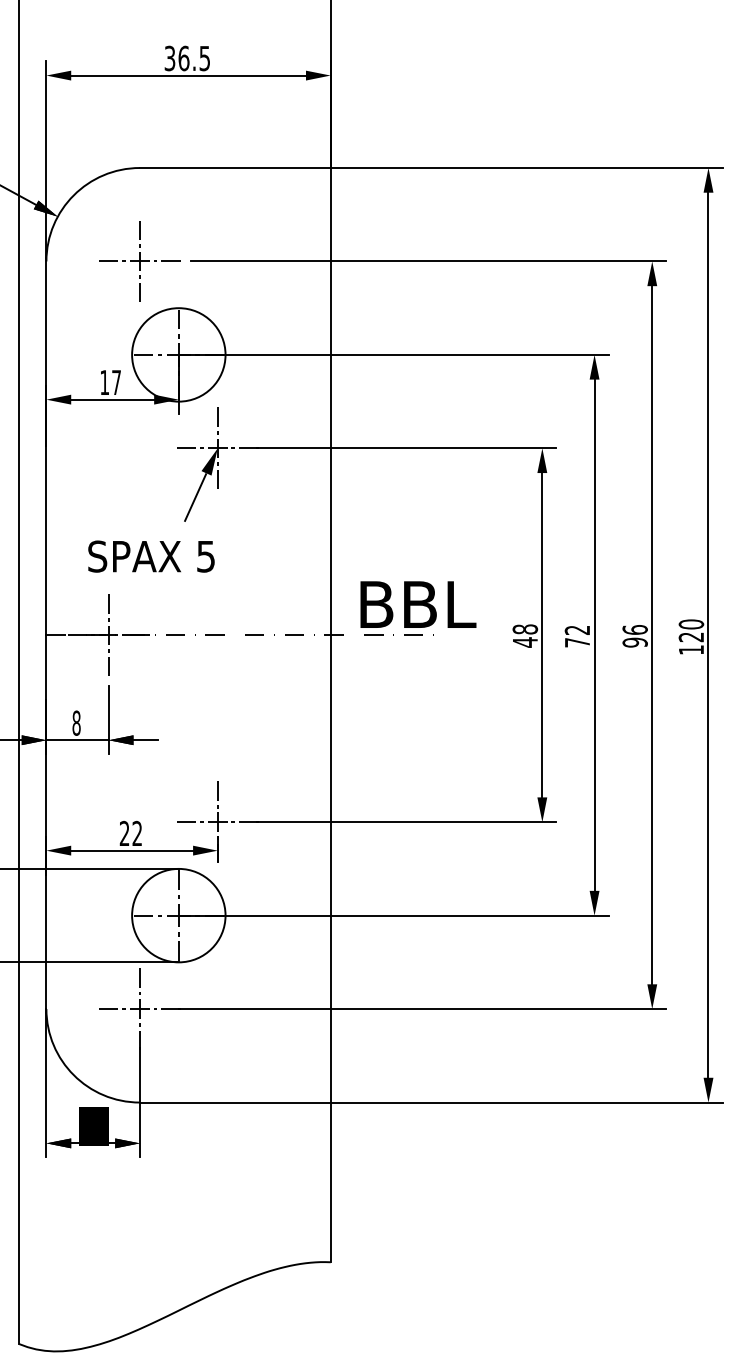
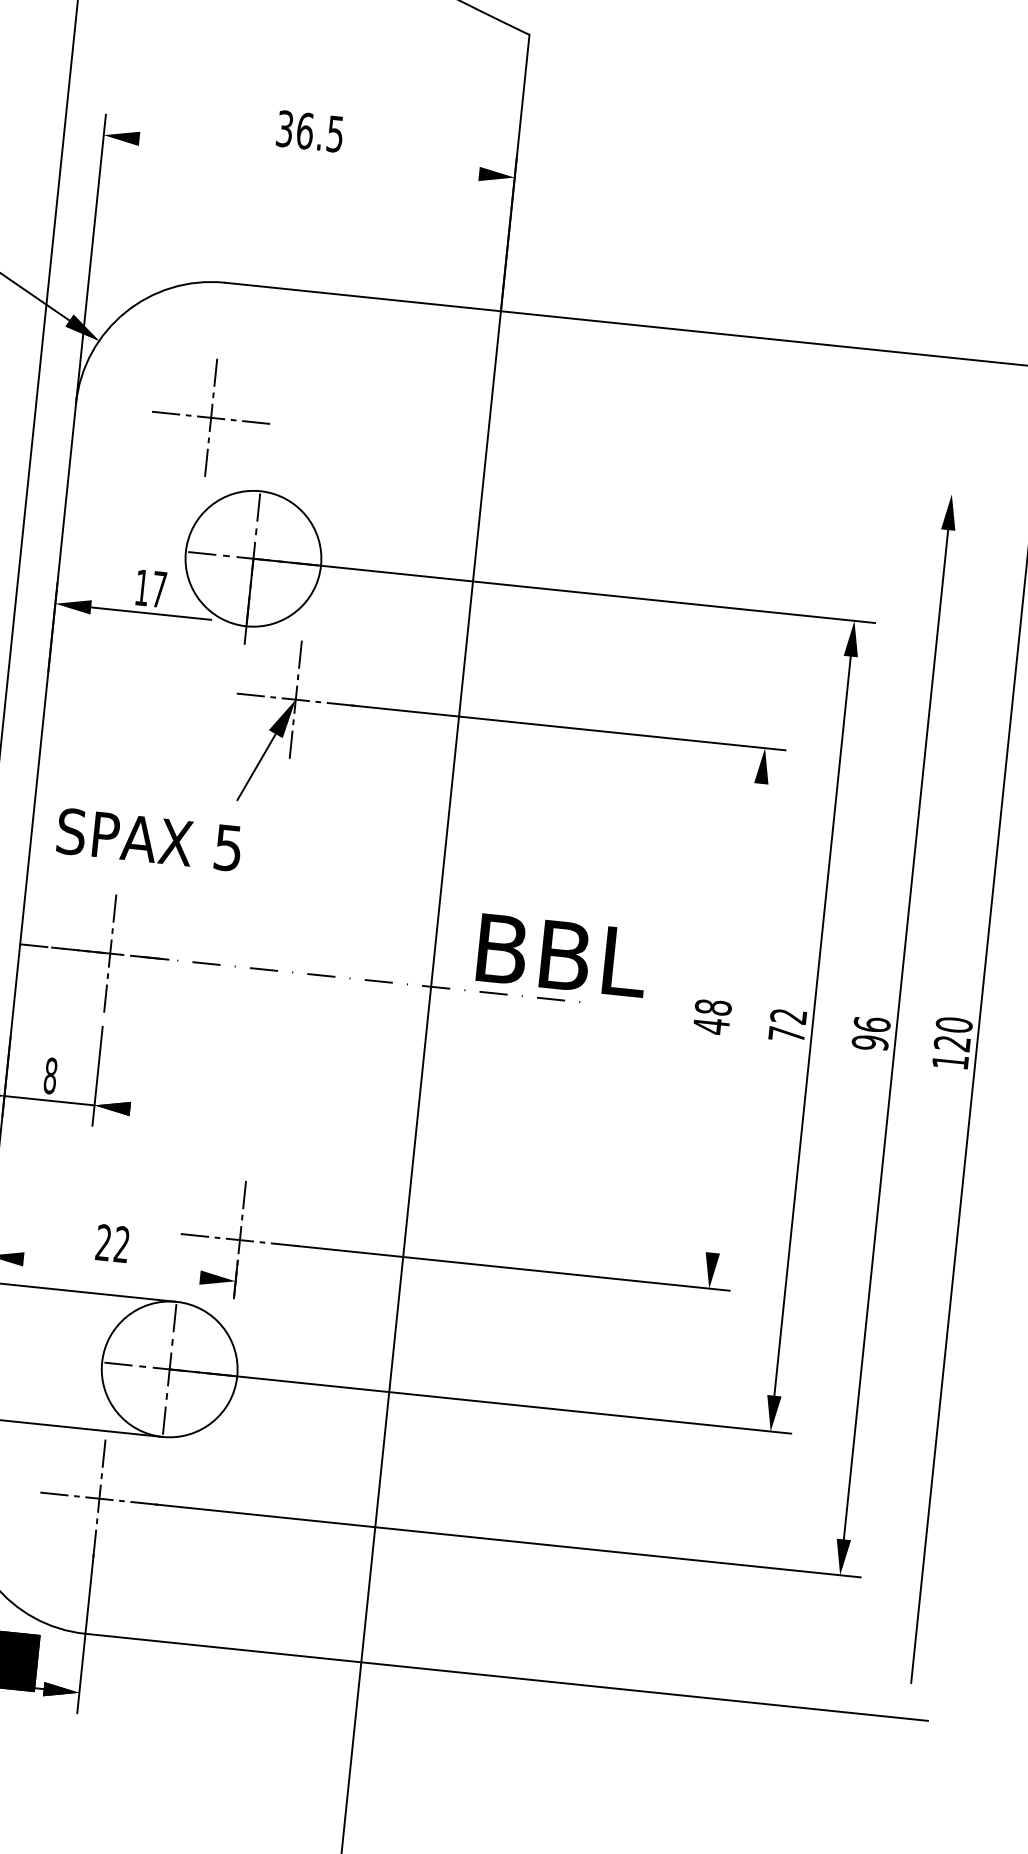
line: (188, 75) -> (309, 156), removed
line: (428, 261) -> (628, 461), removed
fill: (166, 399) -> (228, 621), removed
text: (151, 556) -> (149, 839), moved
line: (542, 635) -> (737, 1018), removed
line: (145, 740) -> (147, 1111), removed
line: (132, 850) -> (112, 1268), removed
fill: (708, 1089) -> (909, 1699), removed

